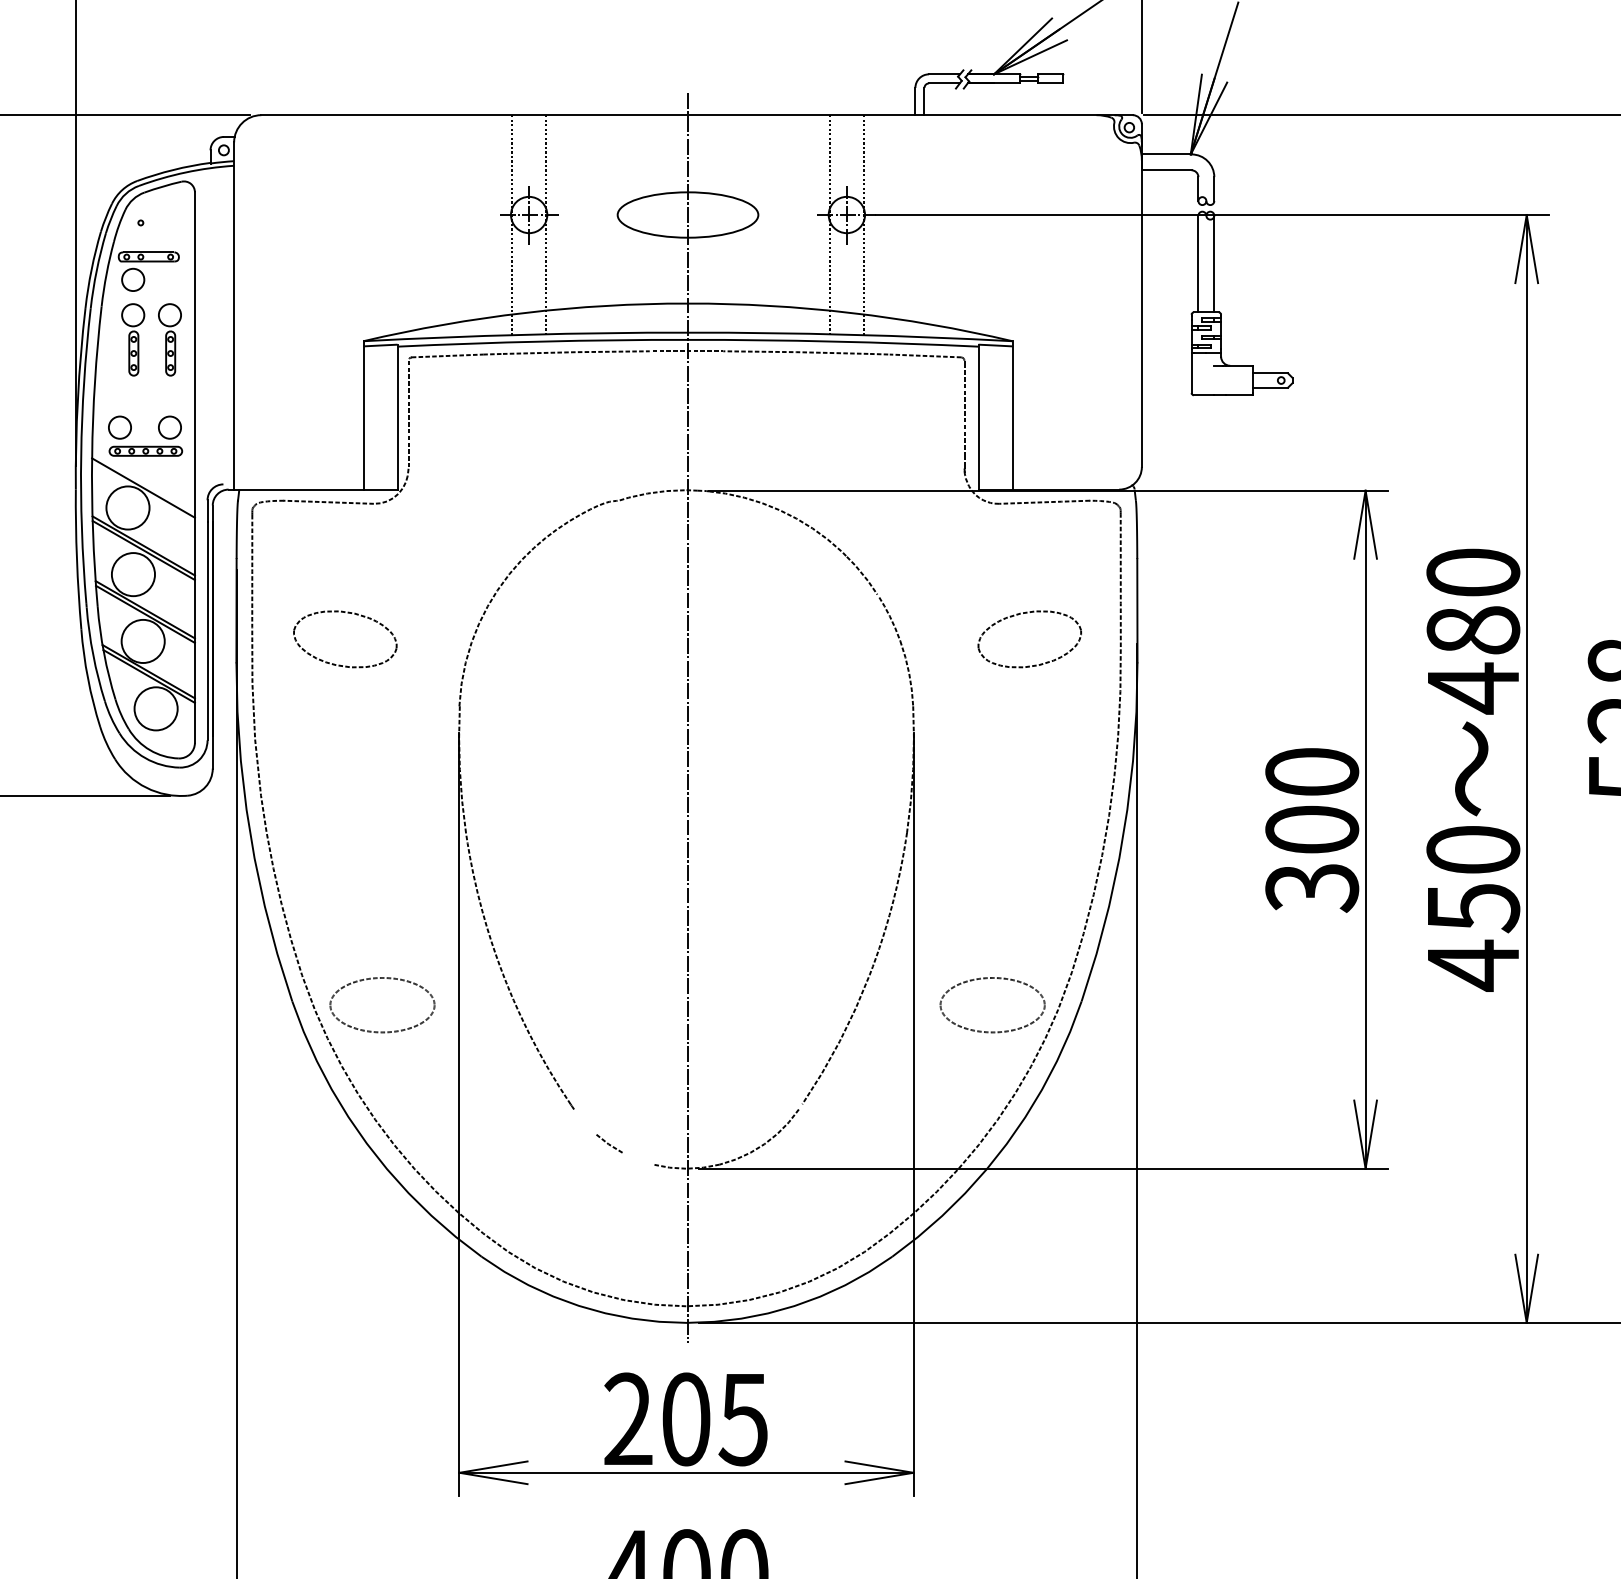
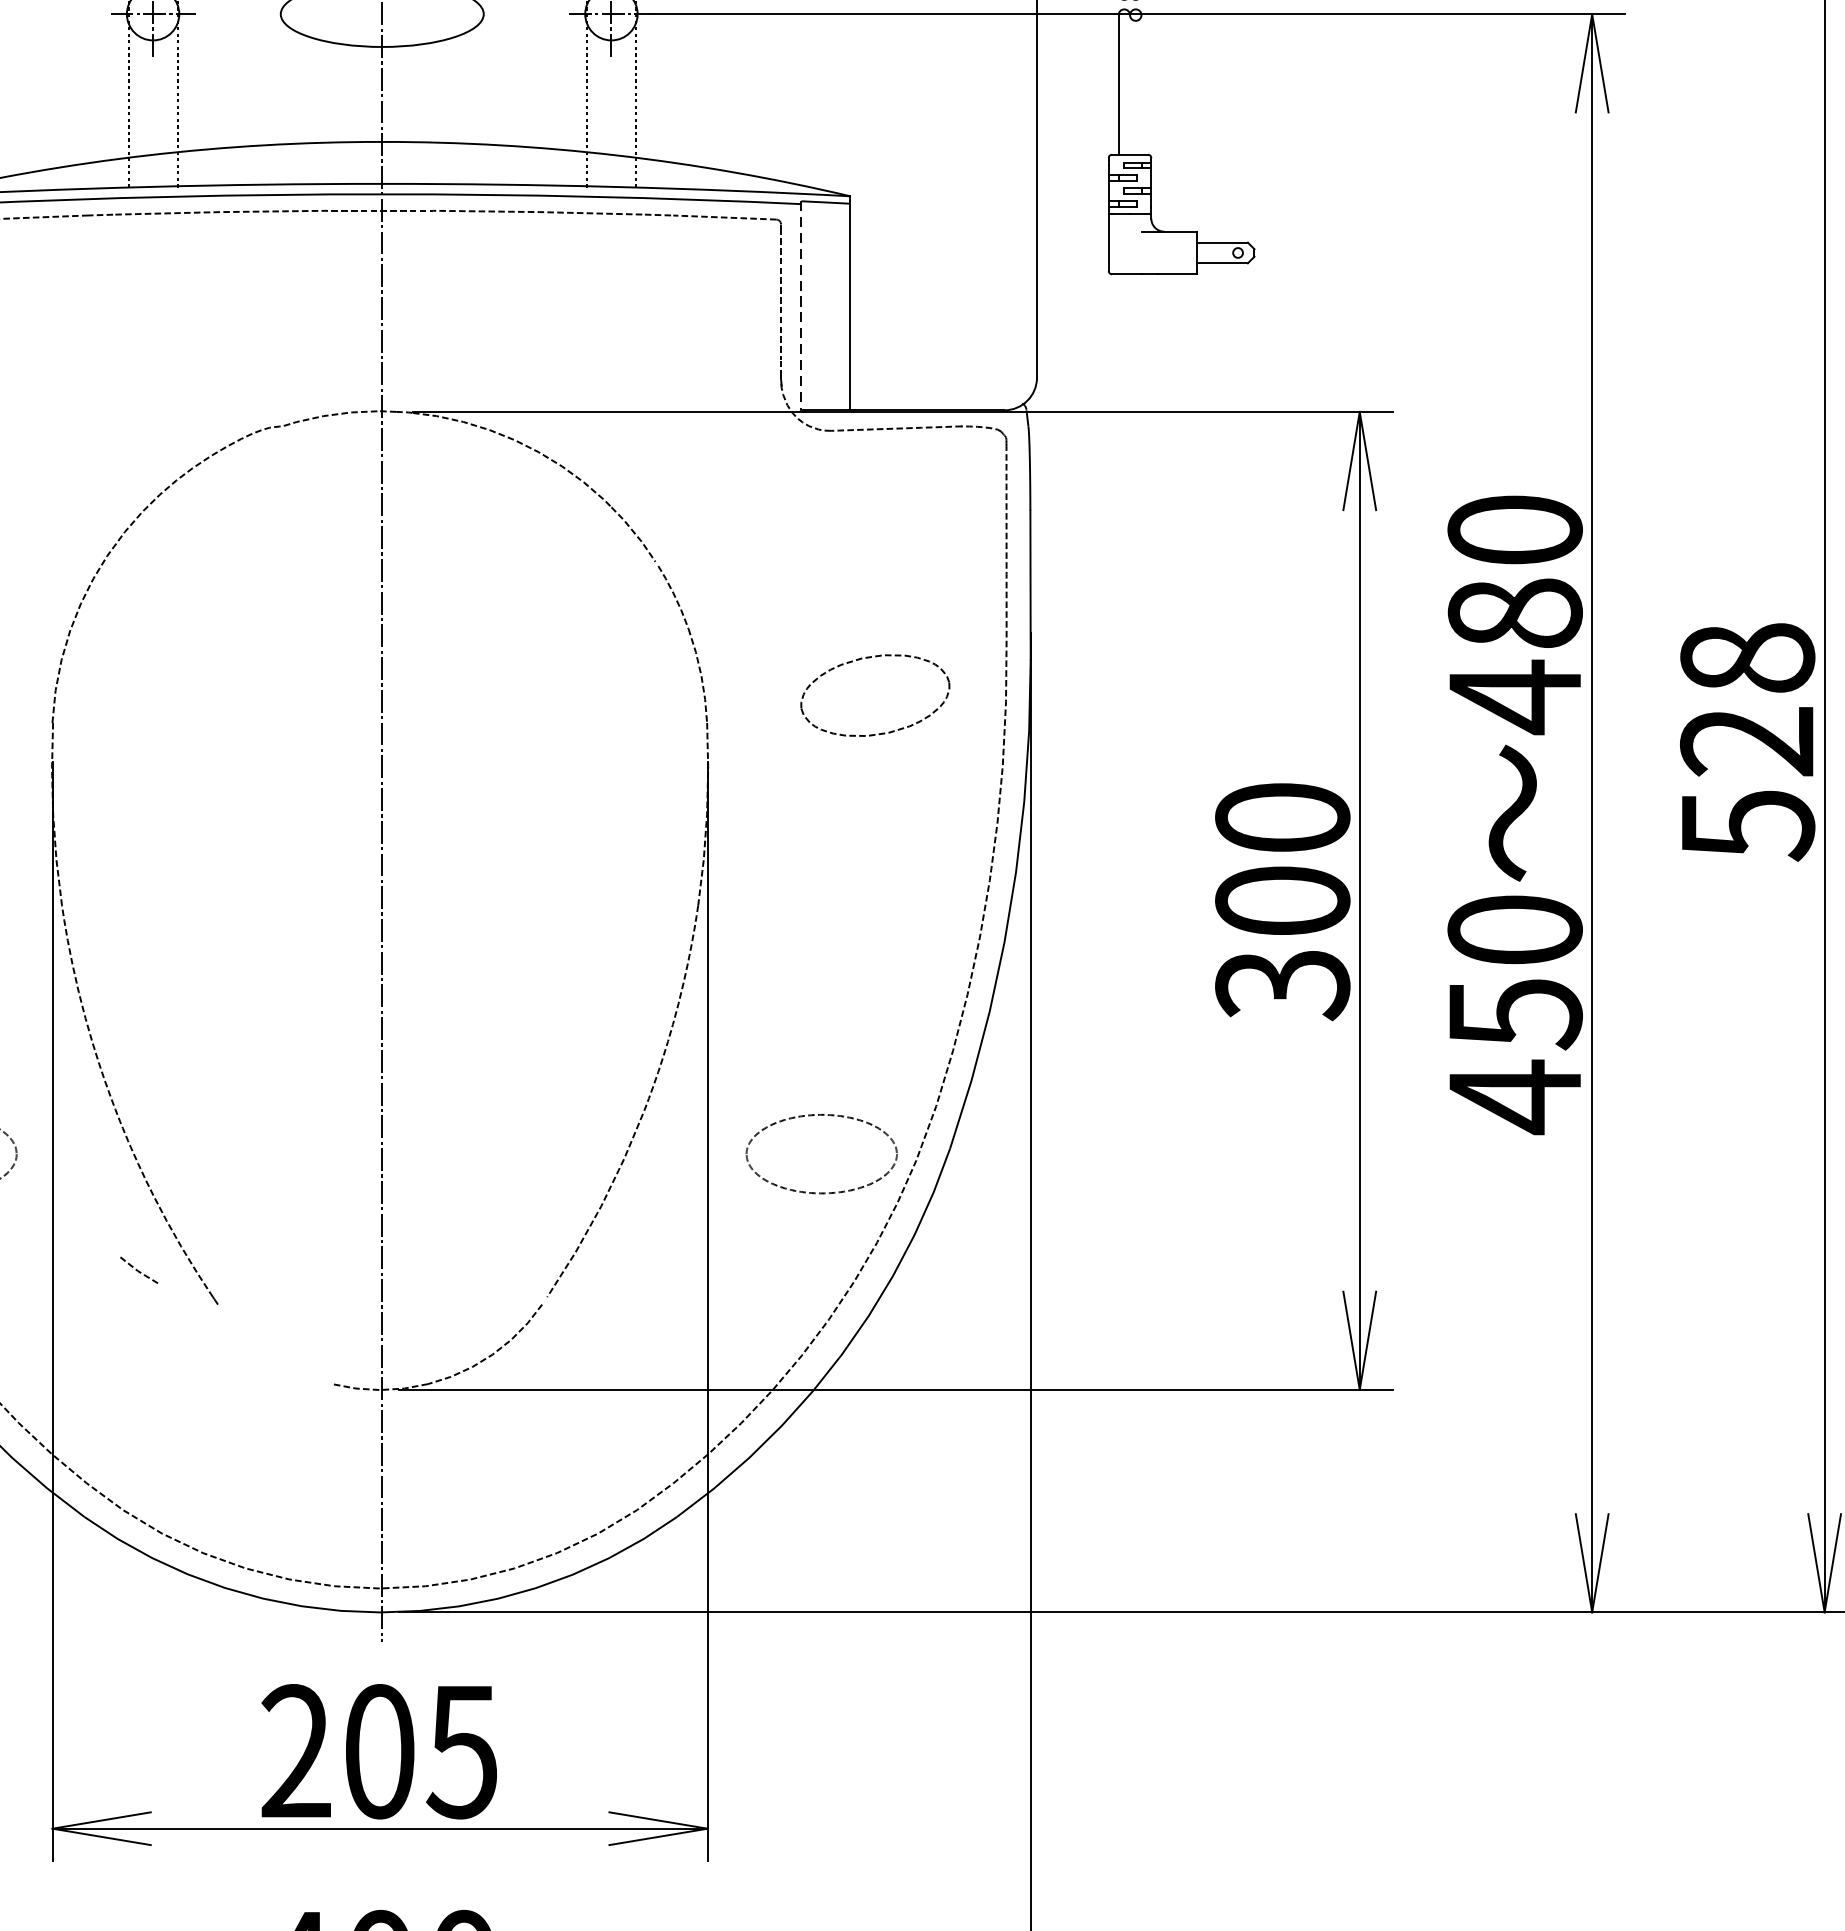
line: (1214, 263) -> (1141, 84), removed
line: (978, 417) -> (801, 306), solid -> dashed
part: (1034, 664) -> (882, 731), moved
line: (609, 1143) -> (139, 1269), moved

